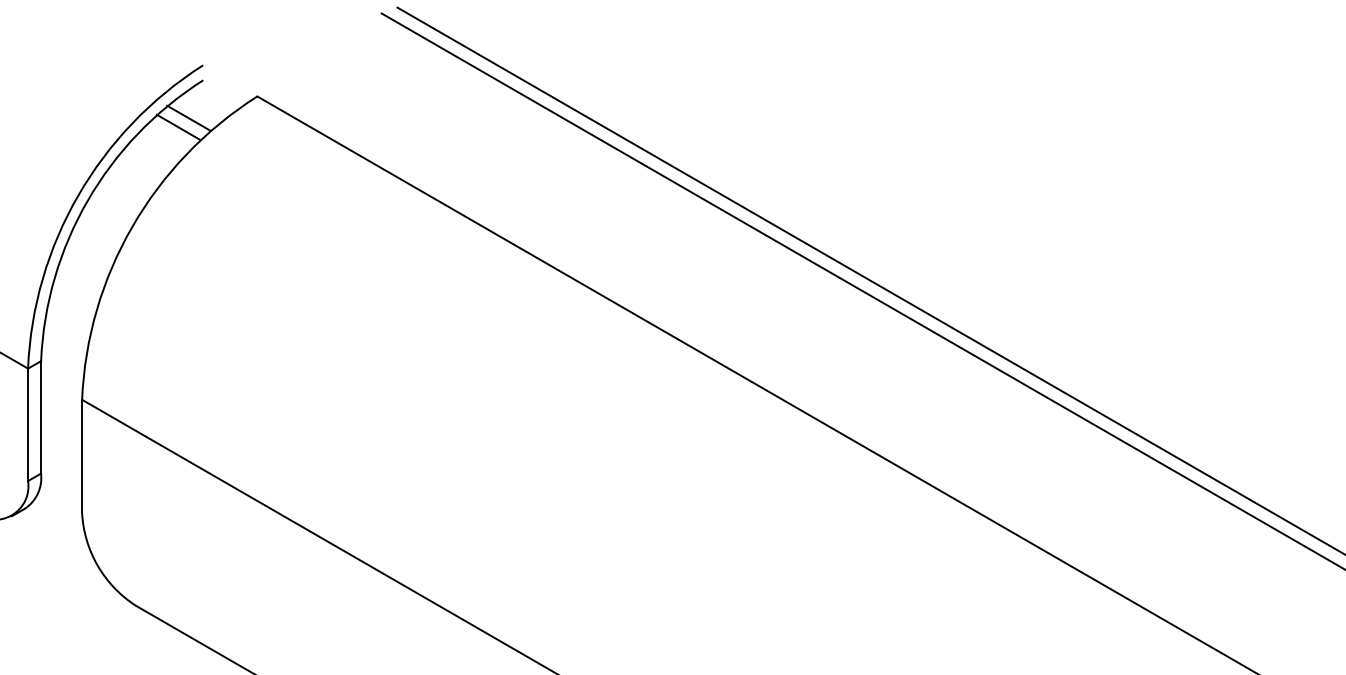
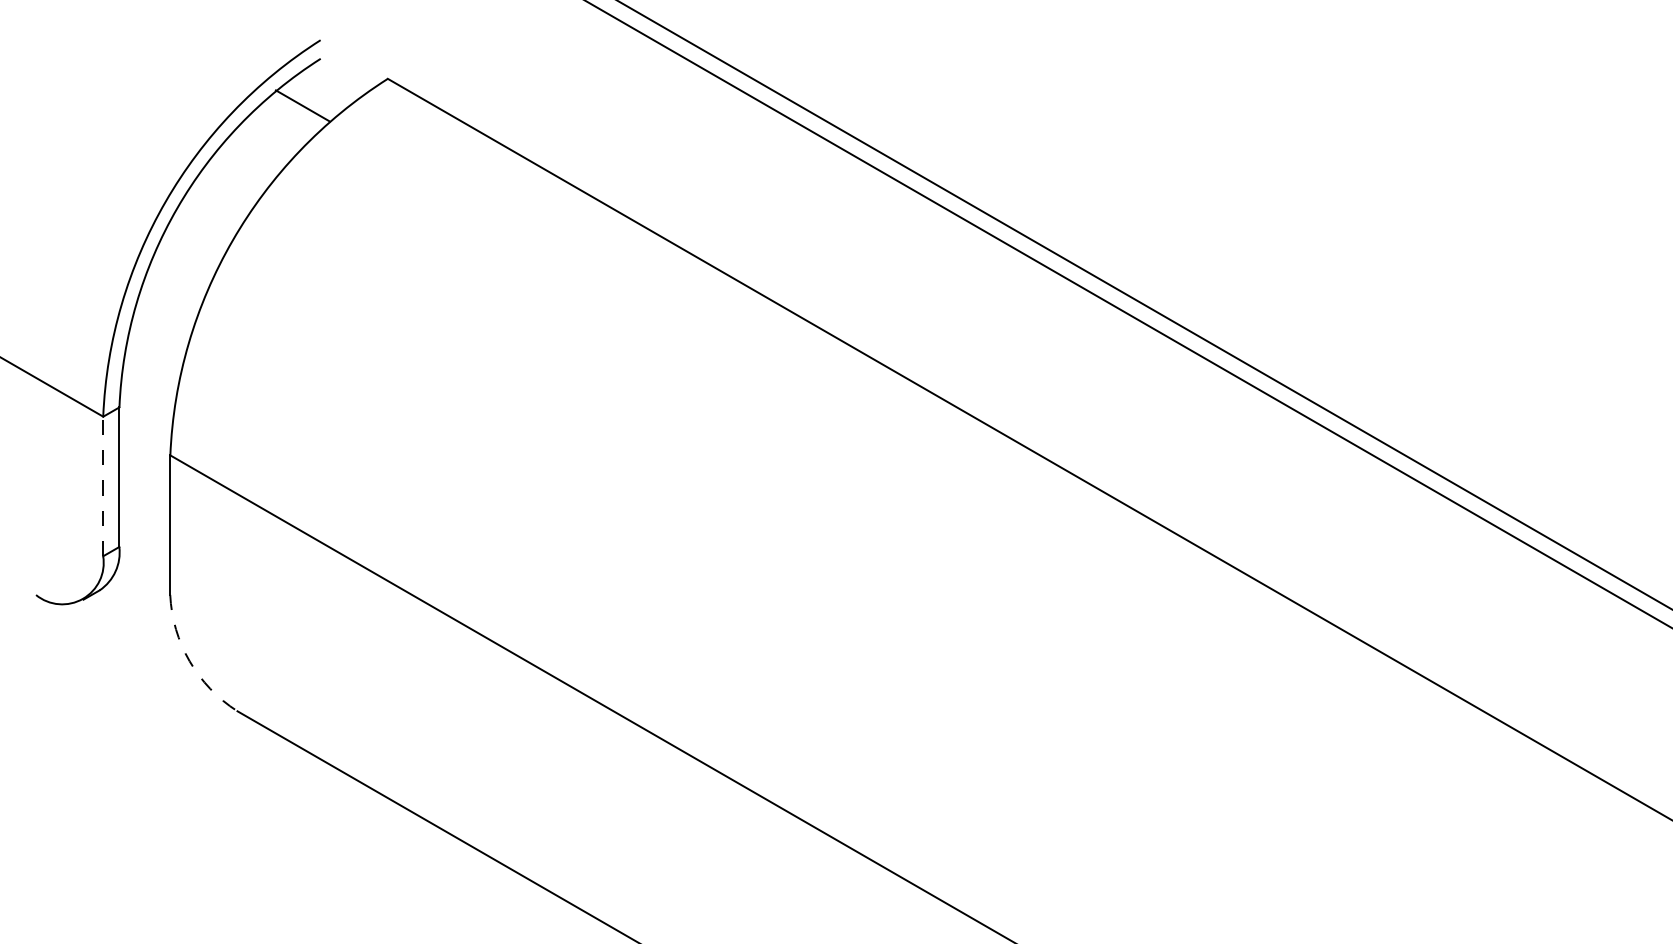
line: (178, 127) -> (290, 117), removed
line: (28, 424) -> (103, 486), solid -> dashed
arc: (97, 565) -> (189, 661), solid -> dashed

